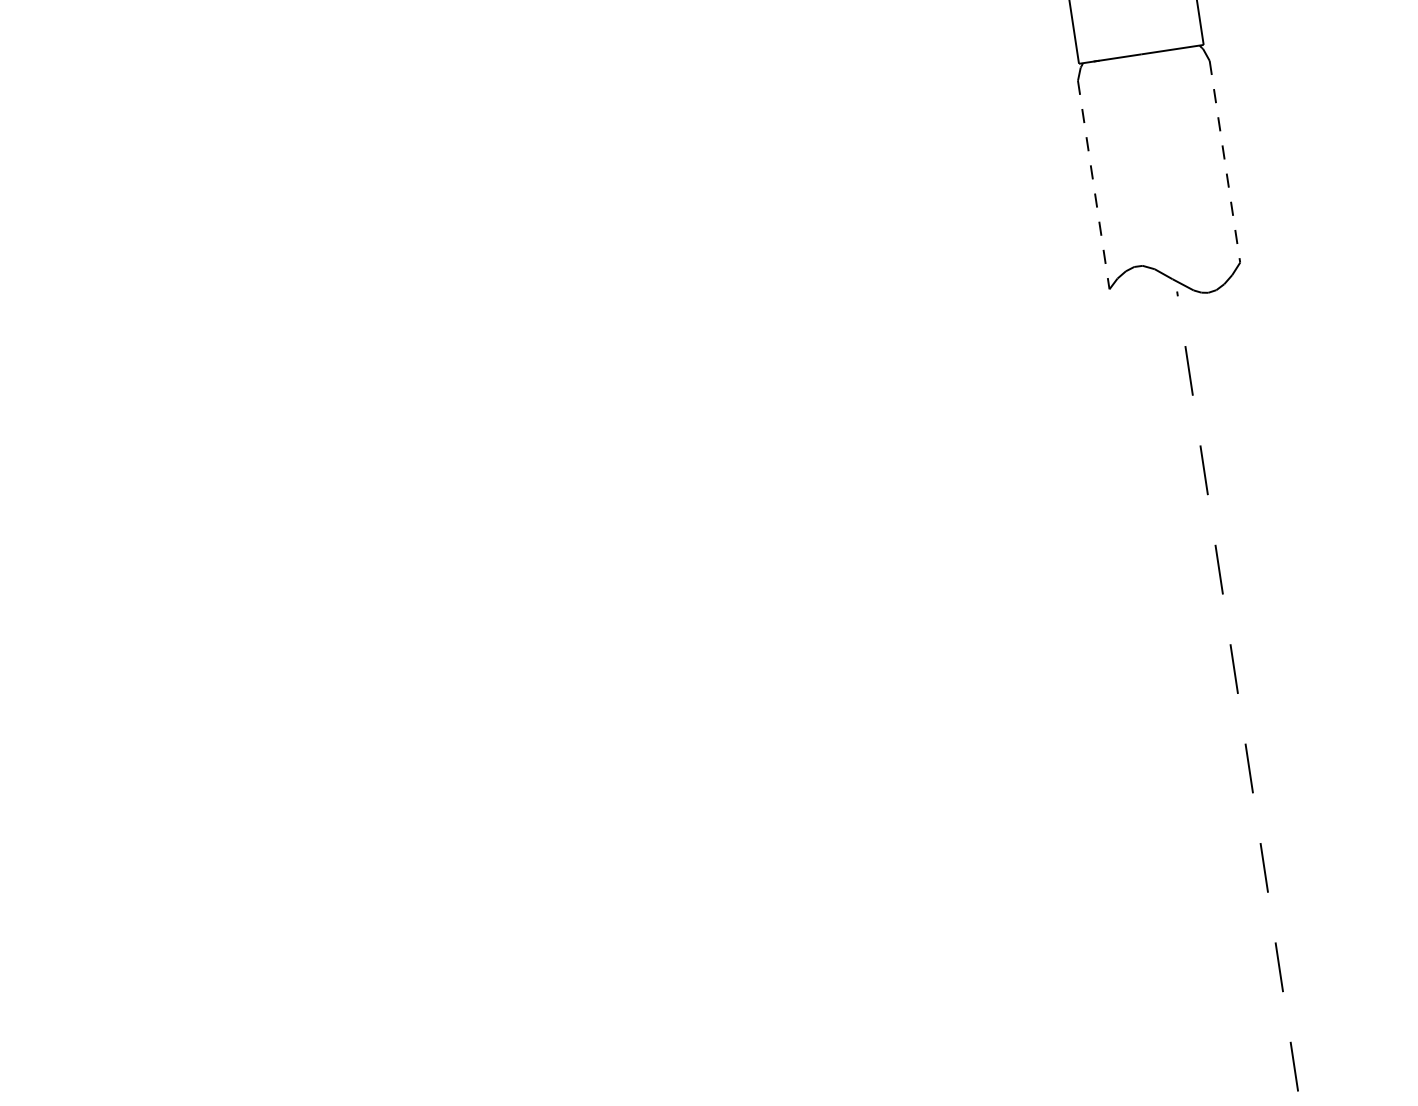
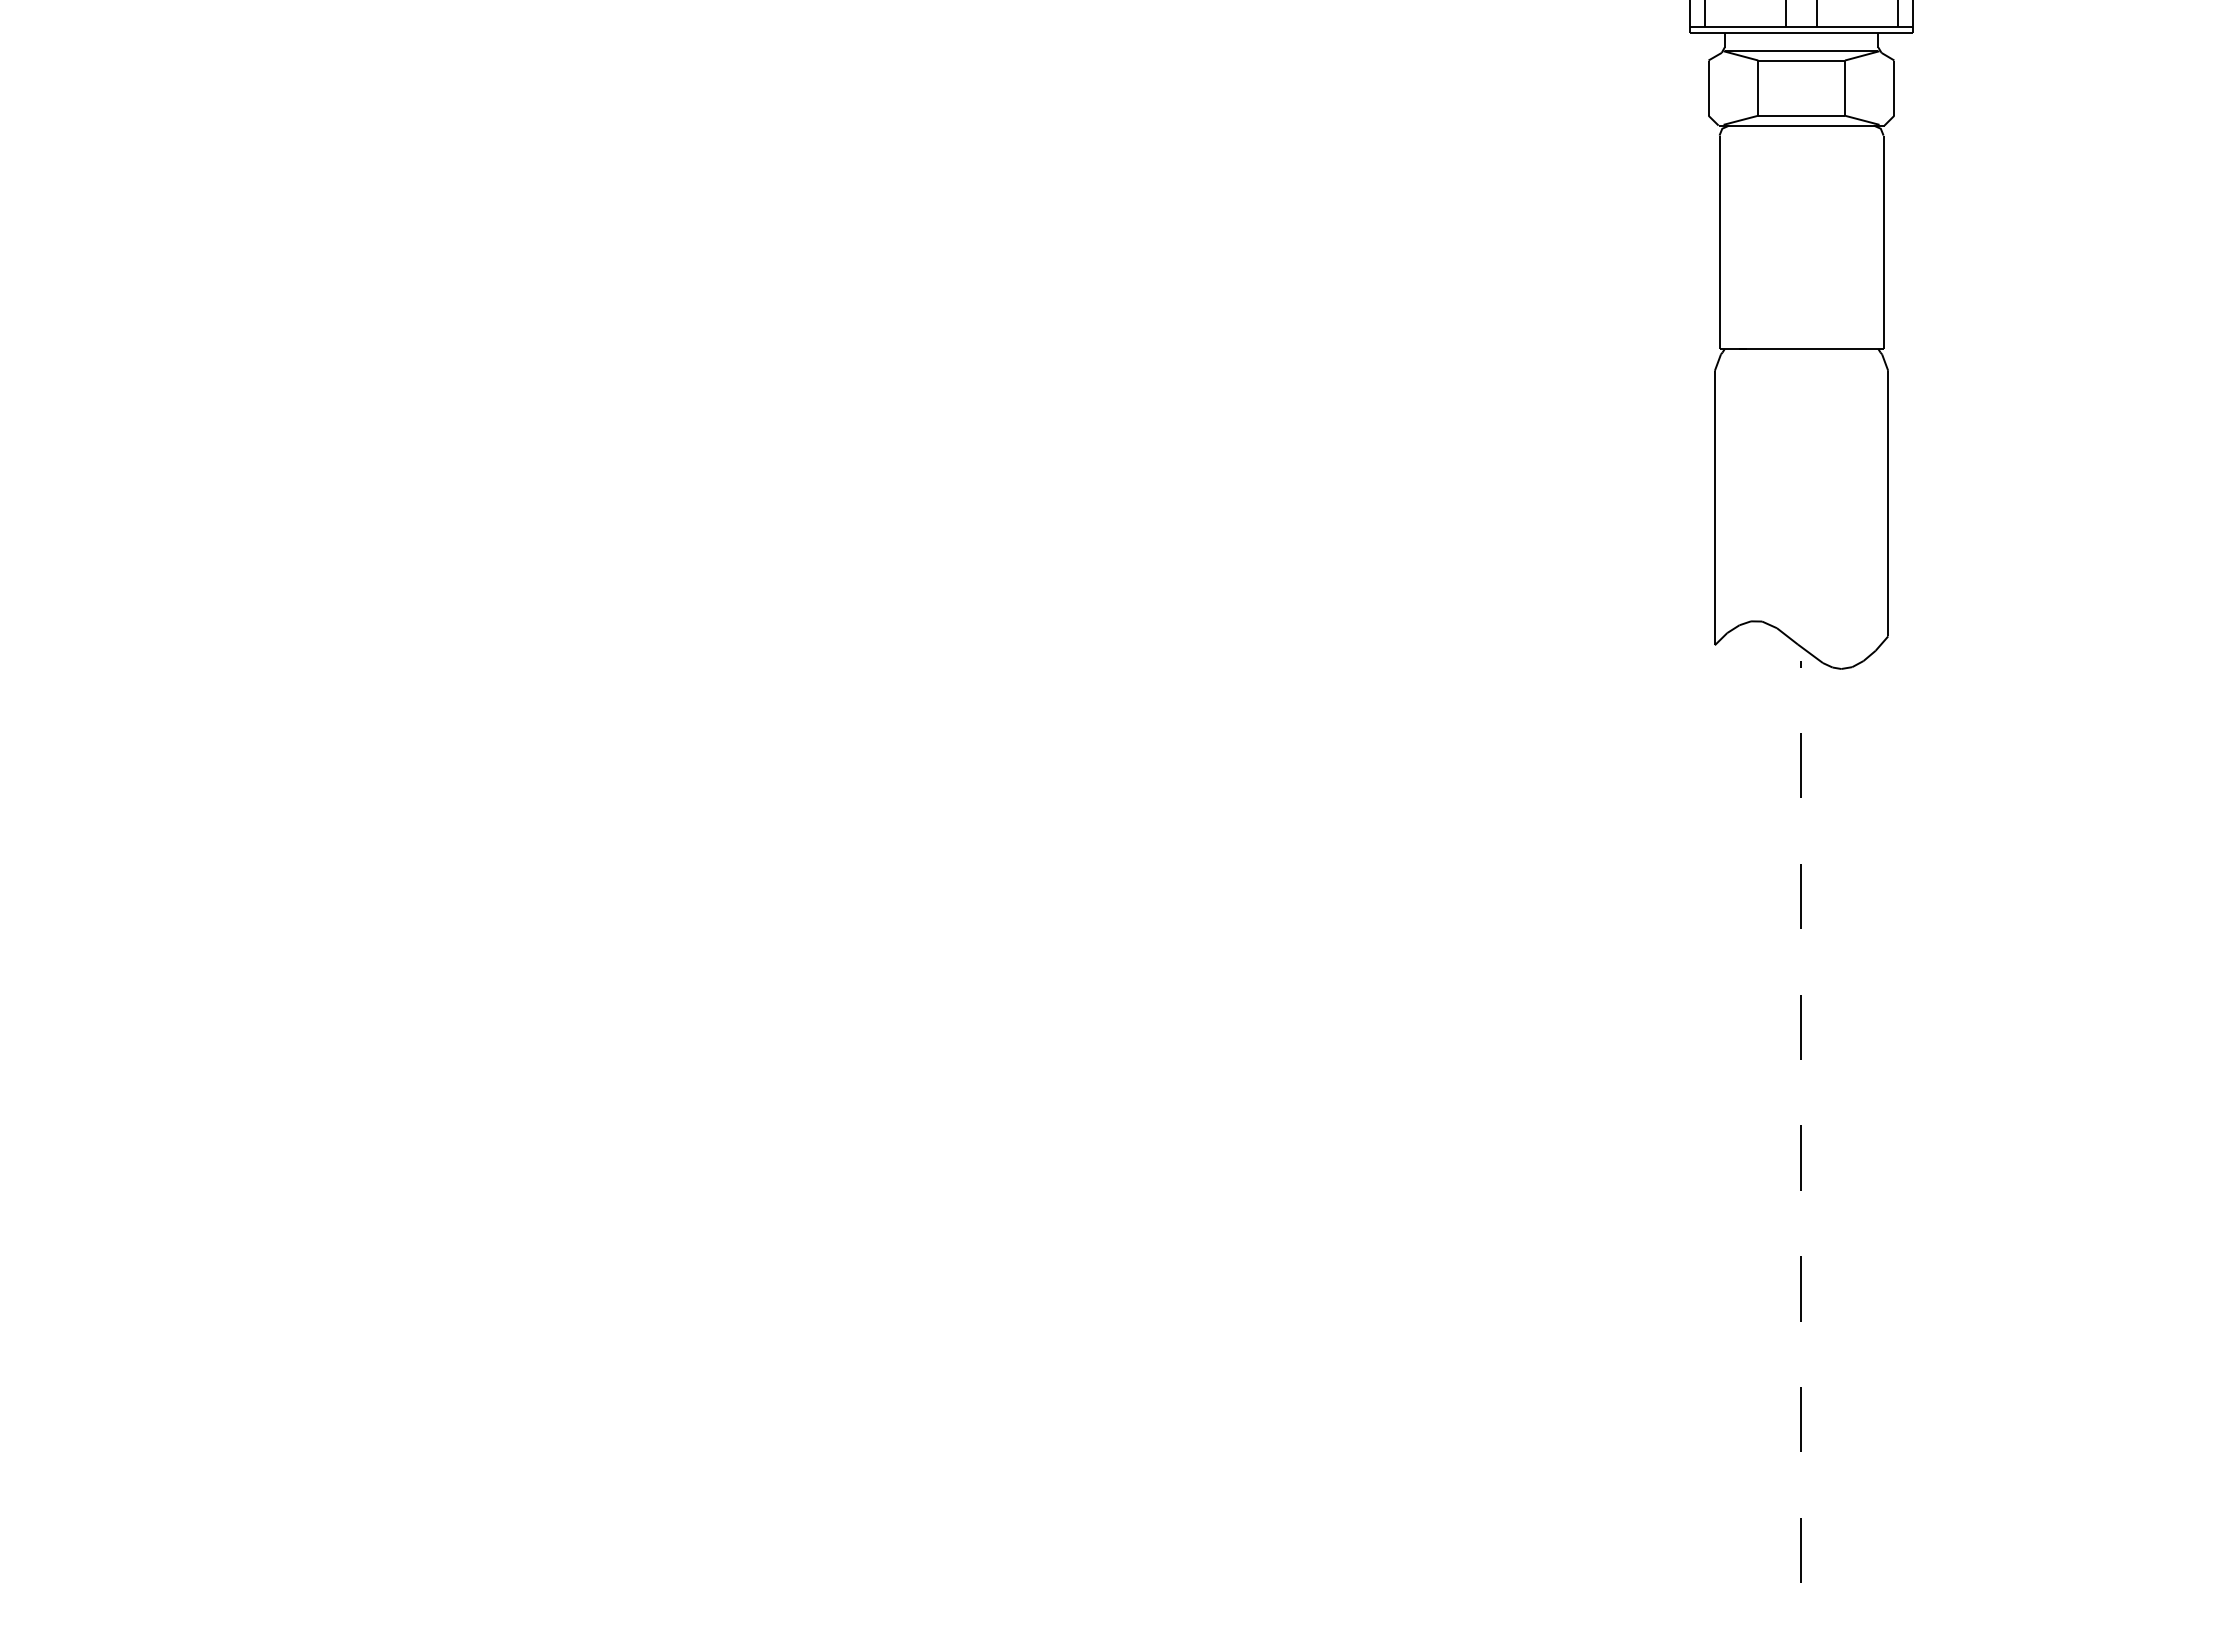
line: (1225, 161) -> (1888, 503), dashed -> solid
line: (1093, 185) -> (1714, 508), dashed -> solid

